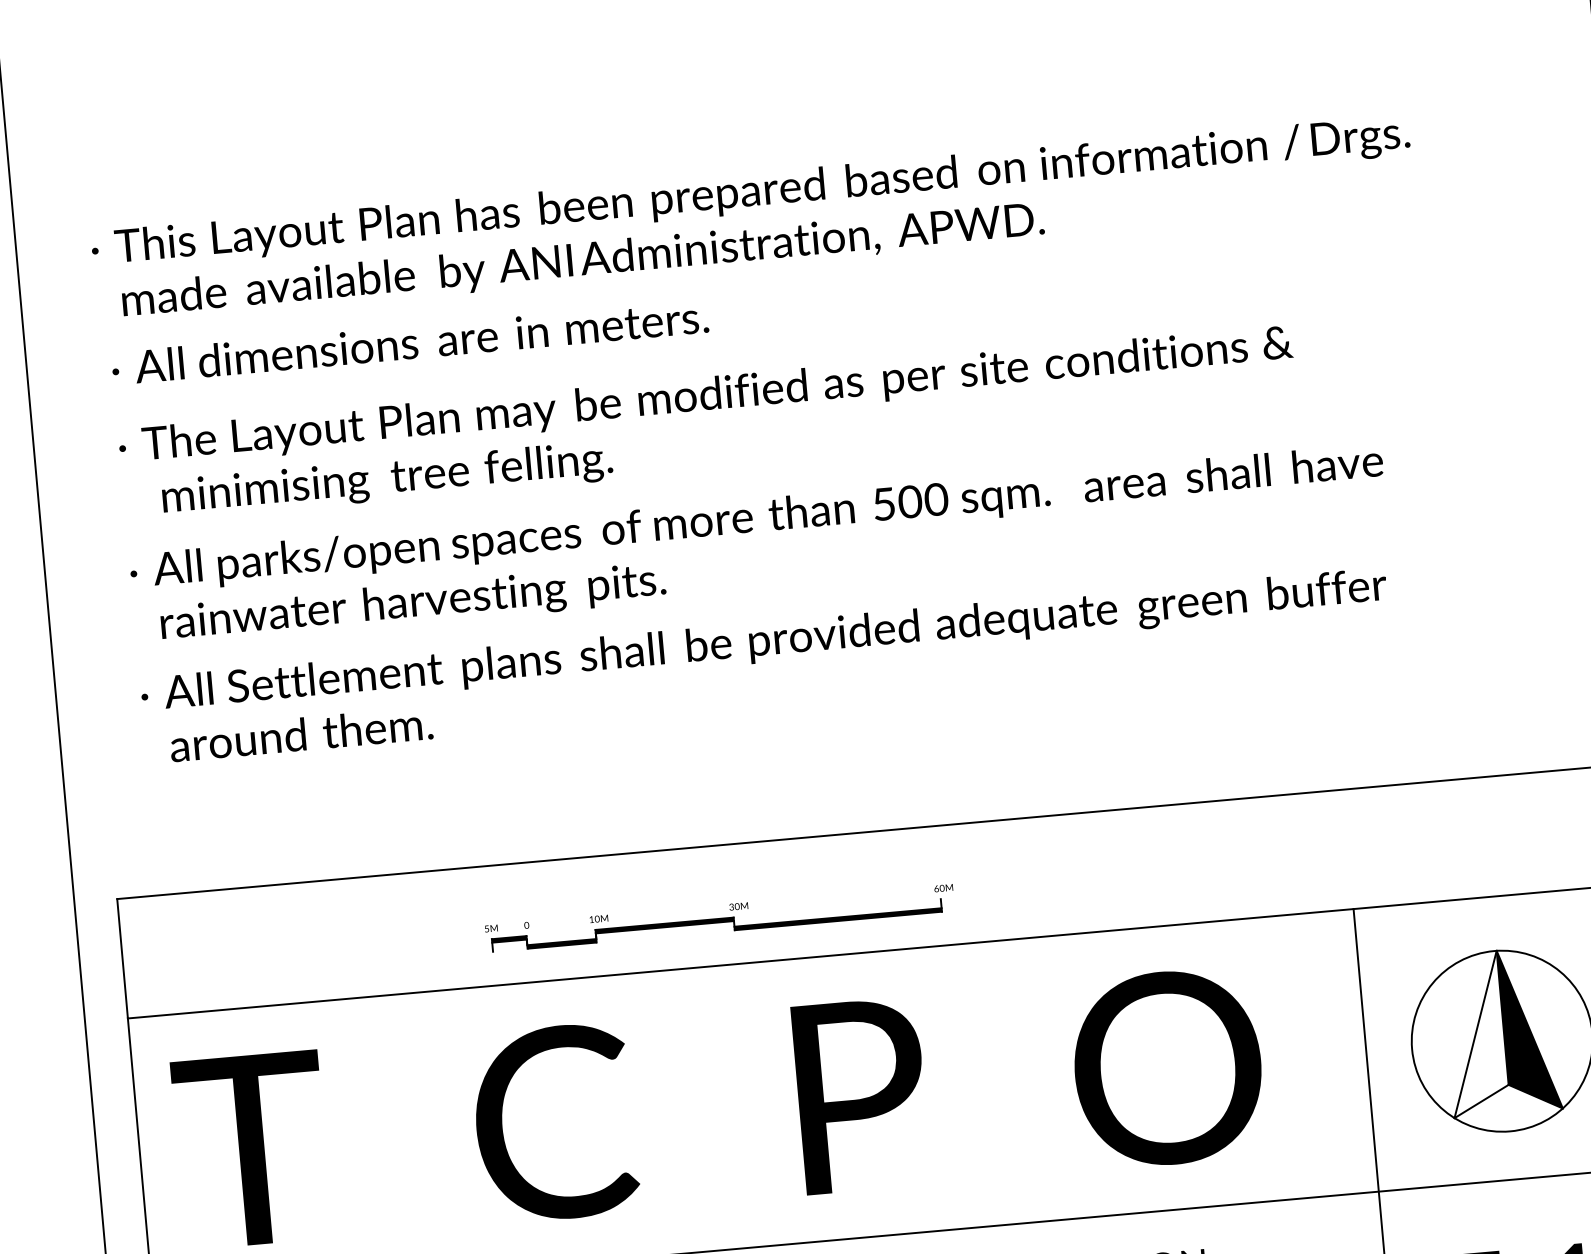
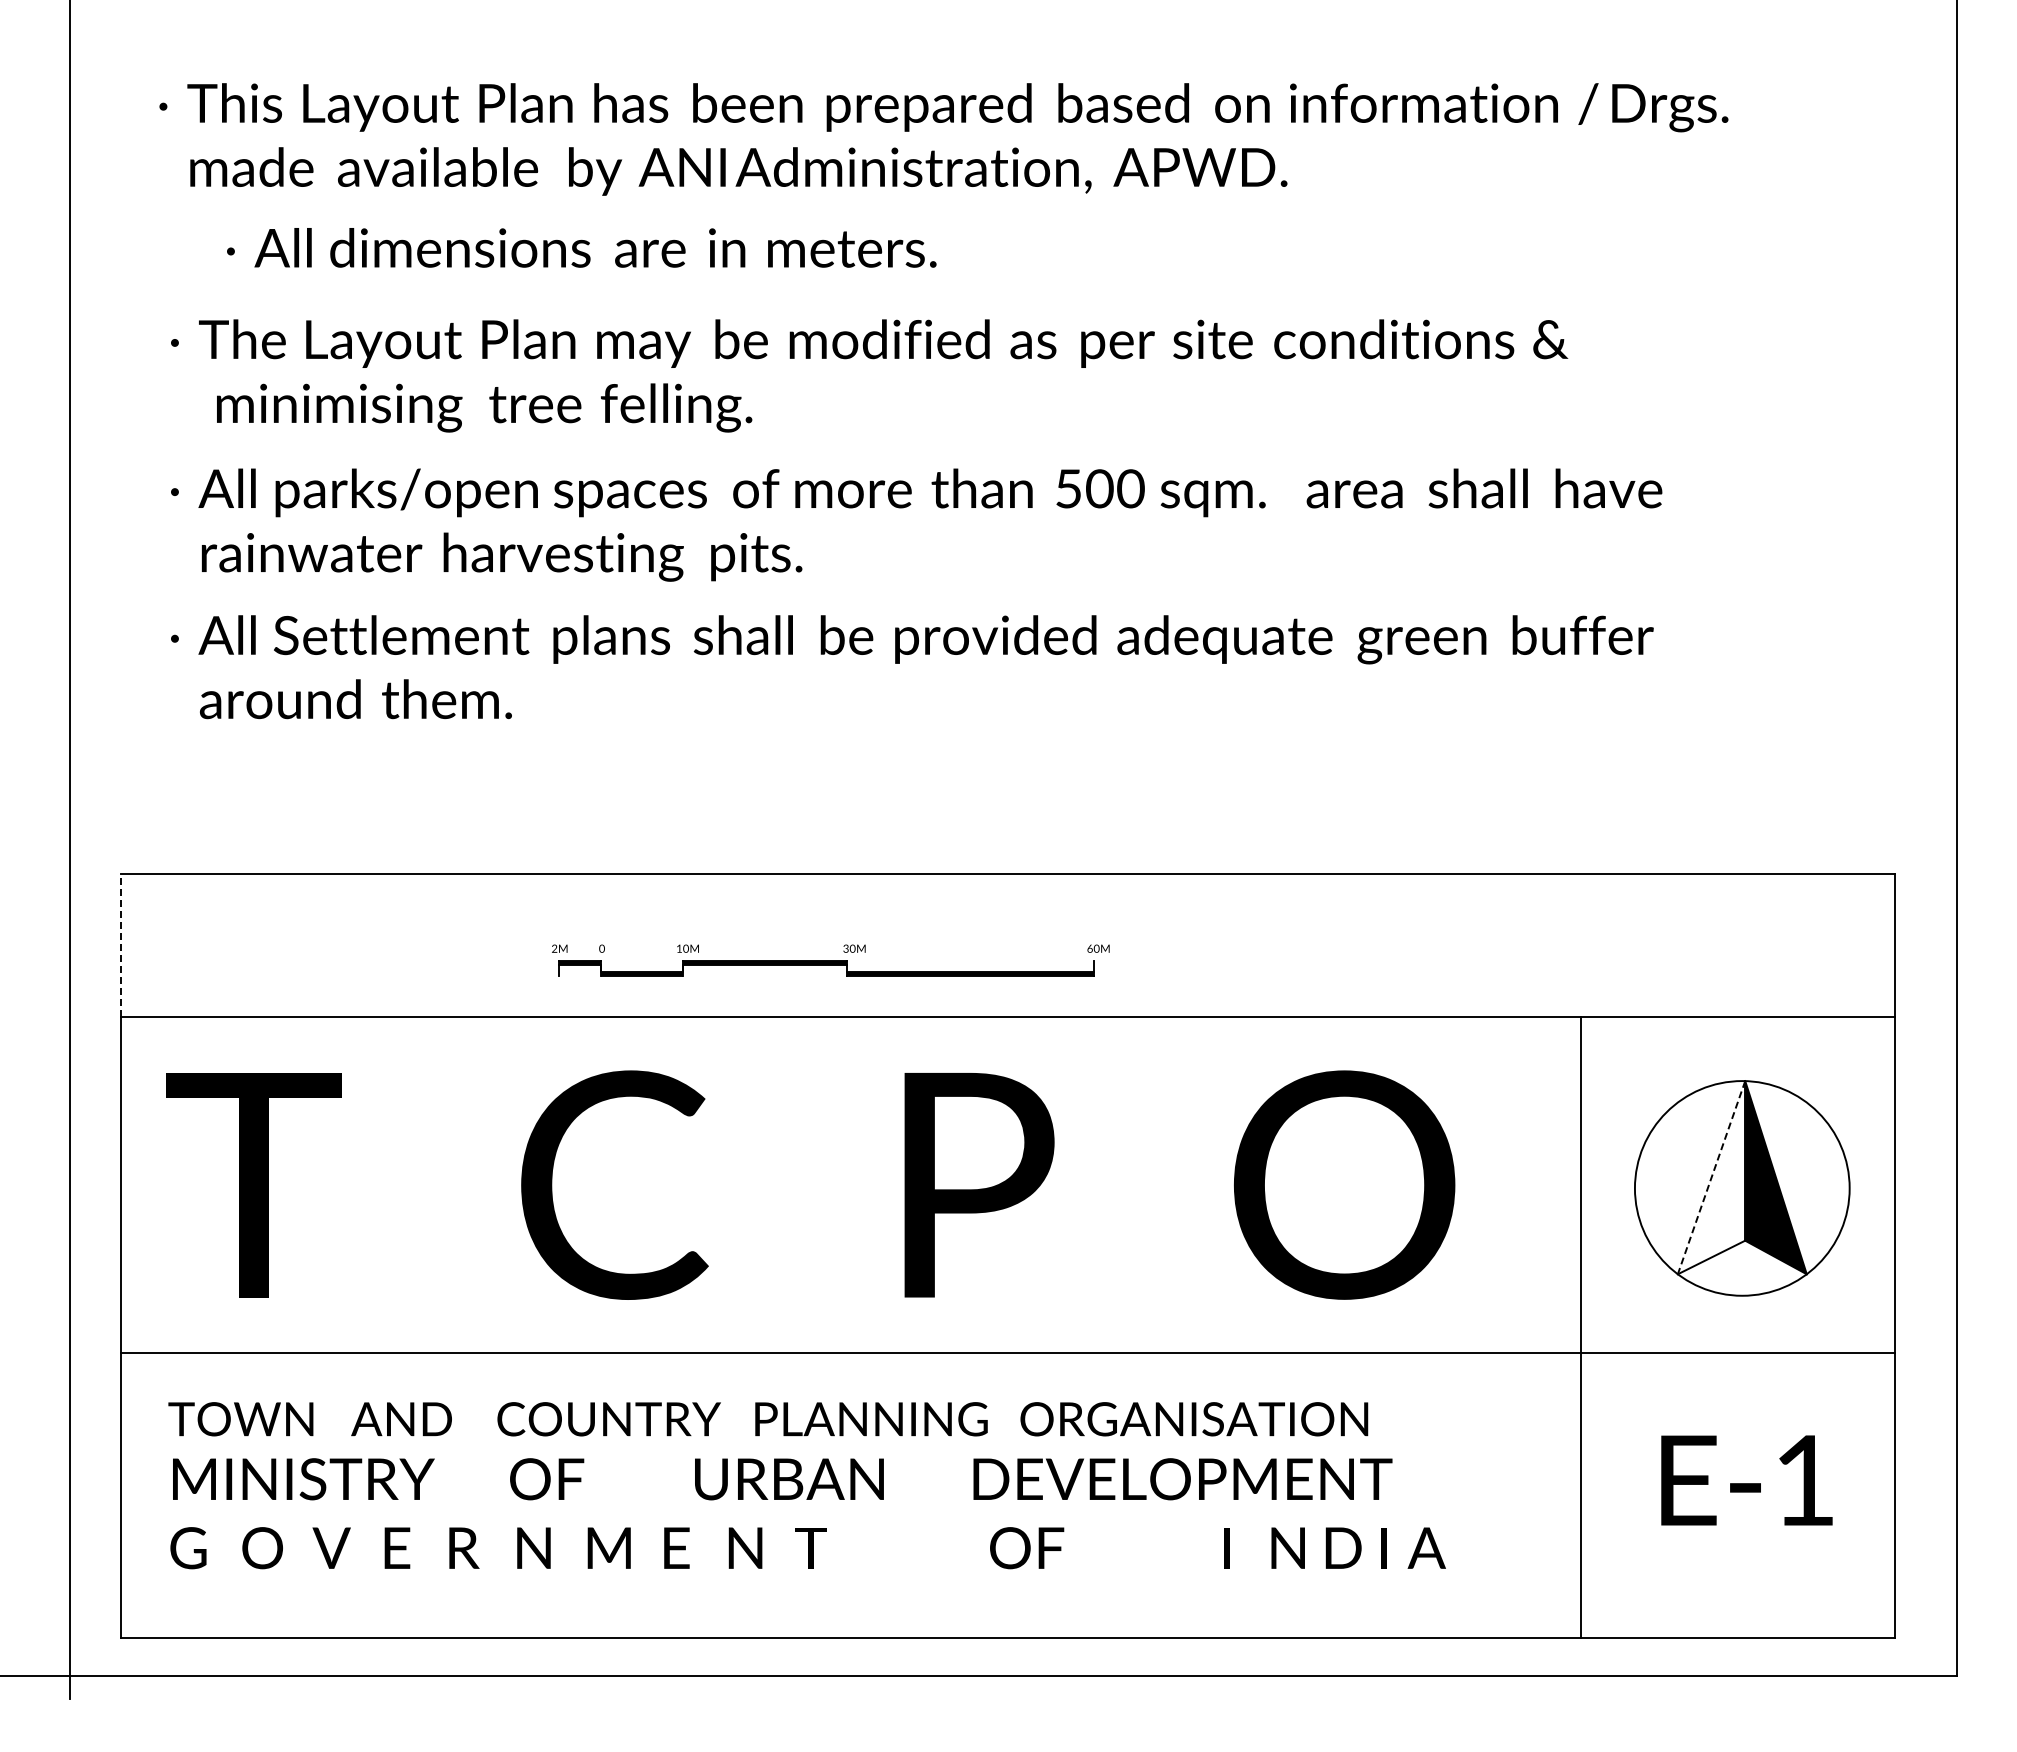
text: (409, 342) -> (581, 247), moved
text: (486, 928) -> (554, 948), 5M -> 2M
line: (122, 958) -> (121, 945), solid -> dashed
line: (1475, 1035) -> (1711, 1178), solid -> dashed

